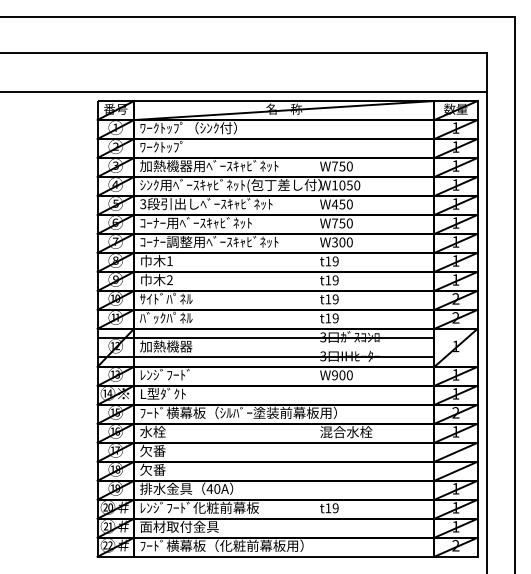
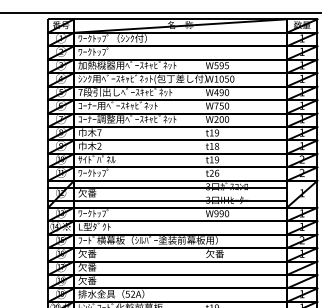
text: (342, 166) -> (221, 65), W750 -> W595
text: (143, 204) -> (80, 92), 3 -> 7
text: (342, 204) -> (221, 92), W450 -> W490
text: (334, 242) -> (216, 119), W300 -> W200
text: (169, 260) -> (99, 132), 1 -> 7
text: (335, 280) -> (216, 146), t19 -> t18
text: (166, 317) -> (97, 172), ﾊﾞｯｸﾊﾟﾈﾙ -> ﾜｰｸﾄｯﾌﾟ
text: (331, 318) -> (213, 173), t19 -> t26
text: (166, 346) -> (97, 193), 加熱機器 -> 欠番
text: (164, 374) -> (95, 213), ﾚﾝｼﾞﾌｰﾄﾞ -> ﾜｰｸﾄｯﾌﾟ
text: (342, 375) -> (221, 213), W900 -> W990
text: (152, 431) -> (87, 253), 水栓 -> 欠番
text: (346, 432) -> (224, 254), 混合水栓 -> 欠番
text: (213, 488) -> (130, 293), 40A -> 52A

